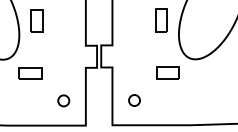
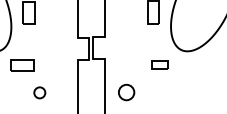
part: (167, 72) -> (159, 64), size x0.7
part: (63, 100) -> (39, 92), moved
part: (134, 100) -> (126, 92), size x1.4

